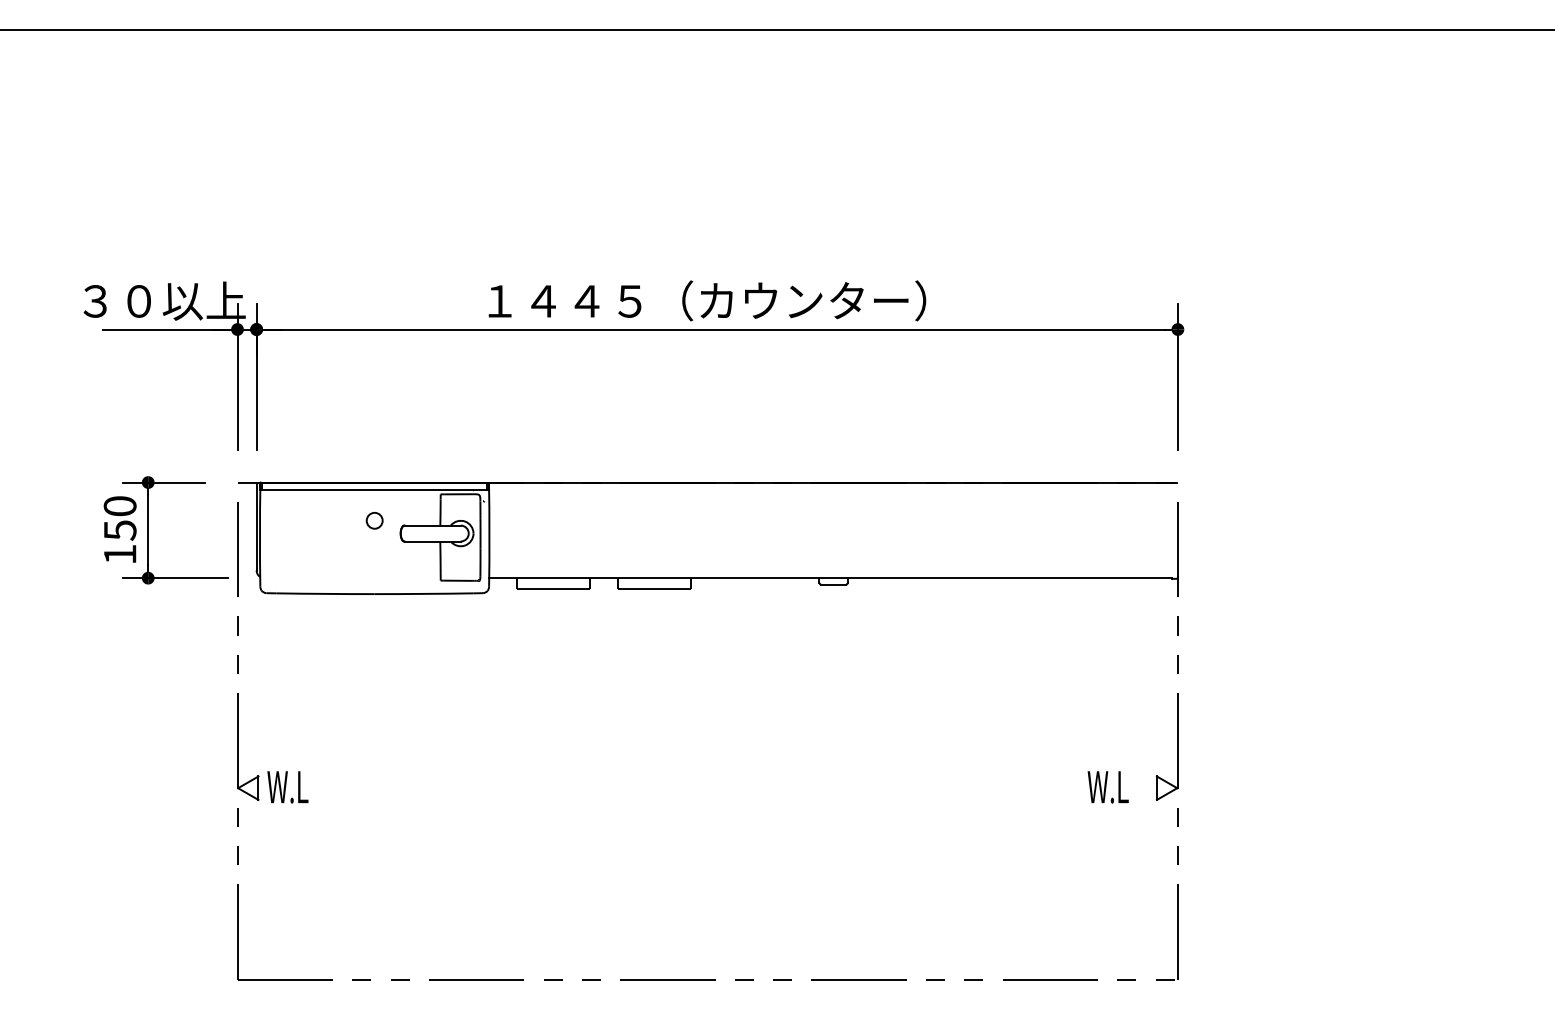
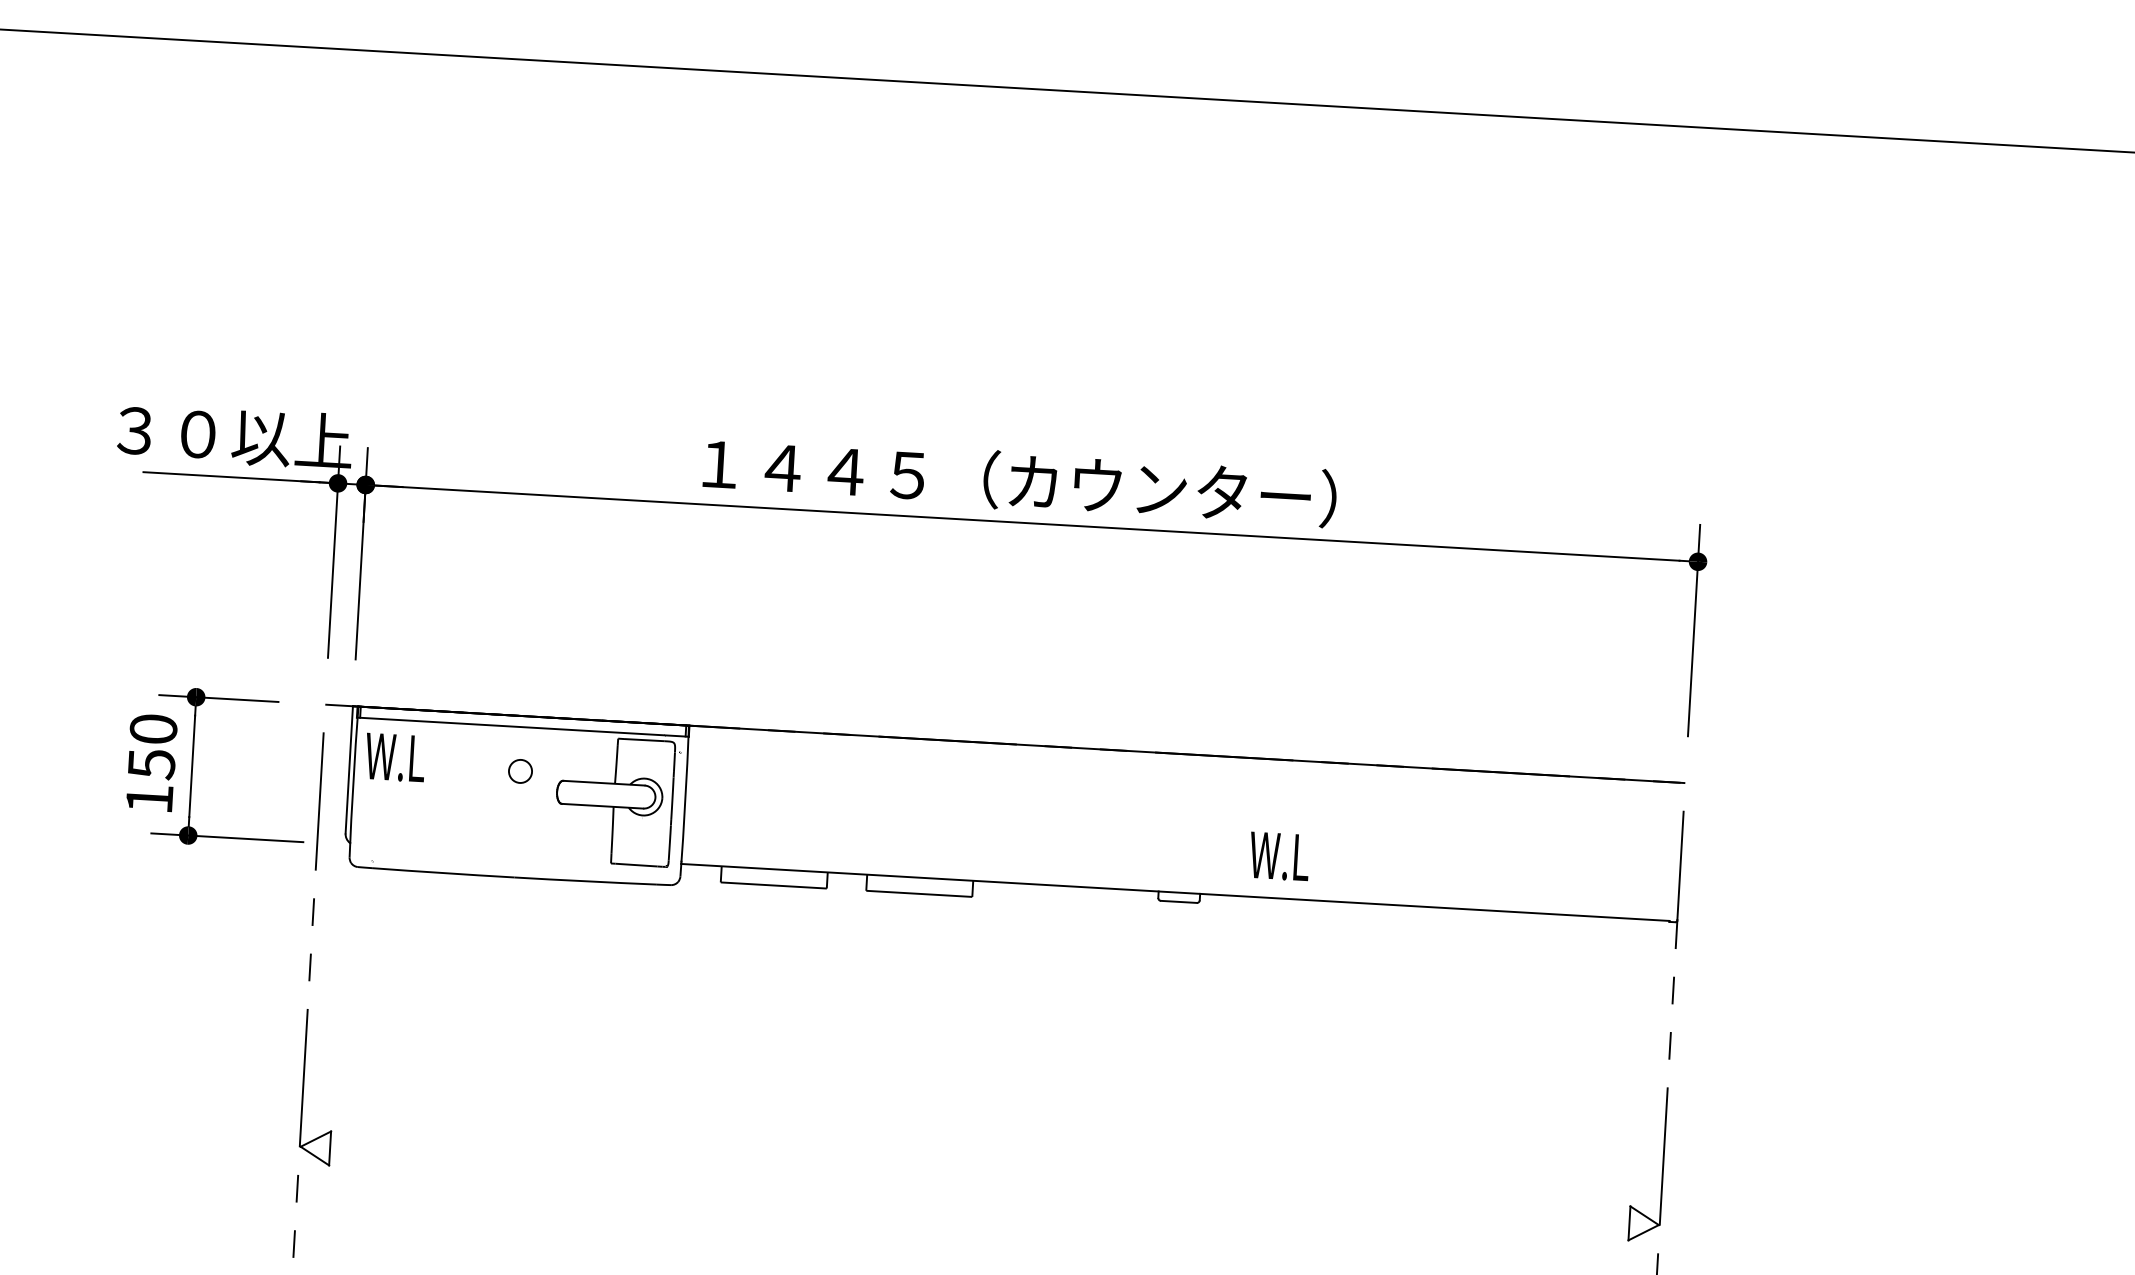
text: (287, 787) -> (394, 757), moved
text: (1107, 787) -> (1278, 856), moved

